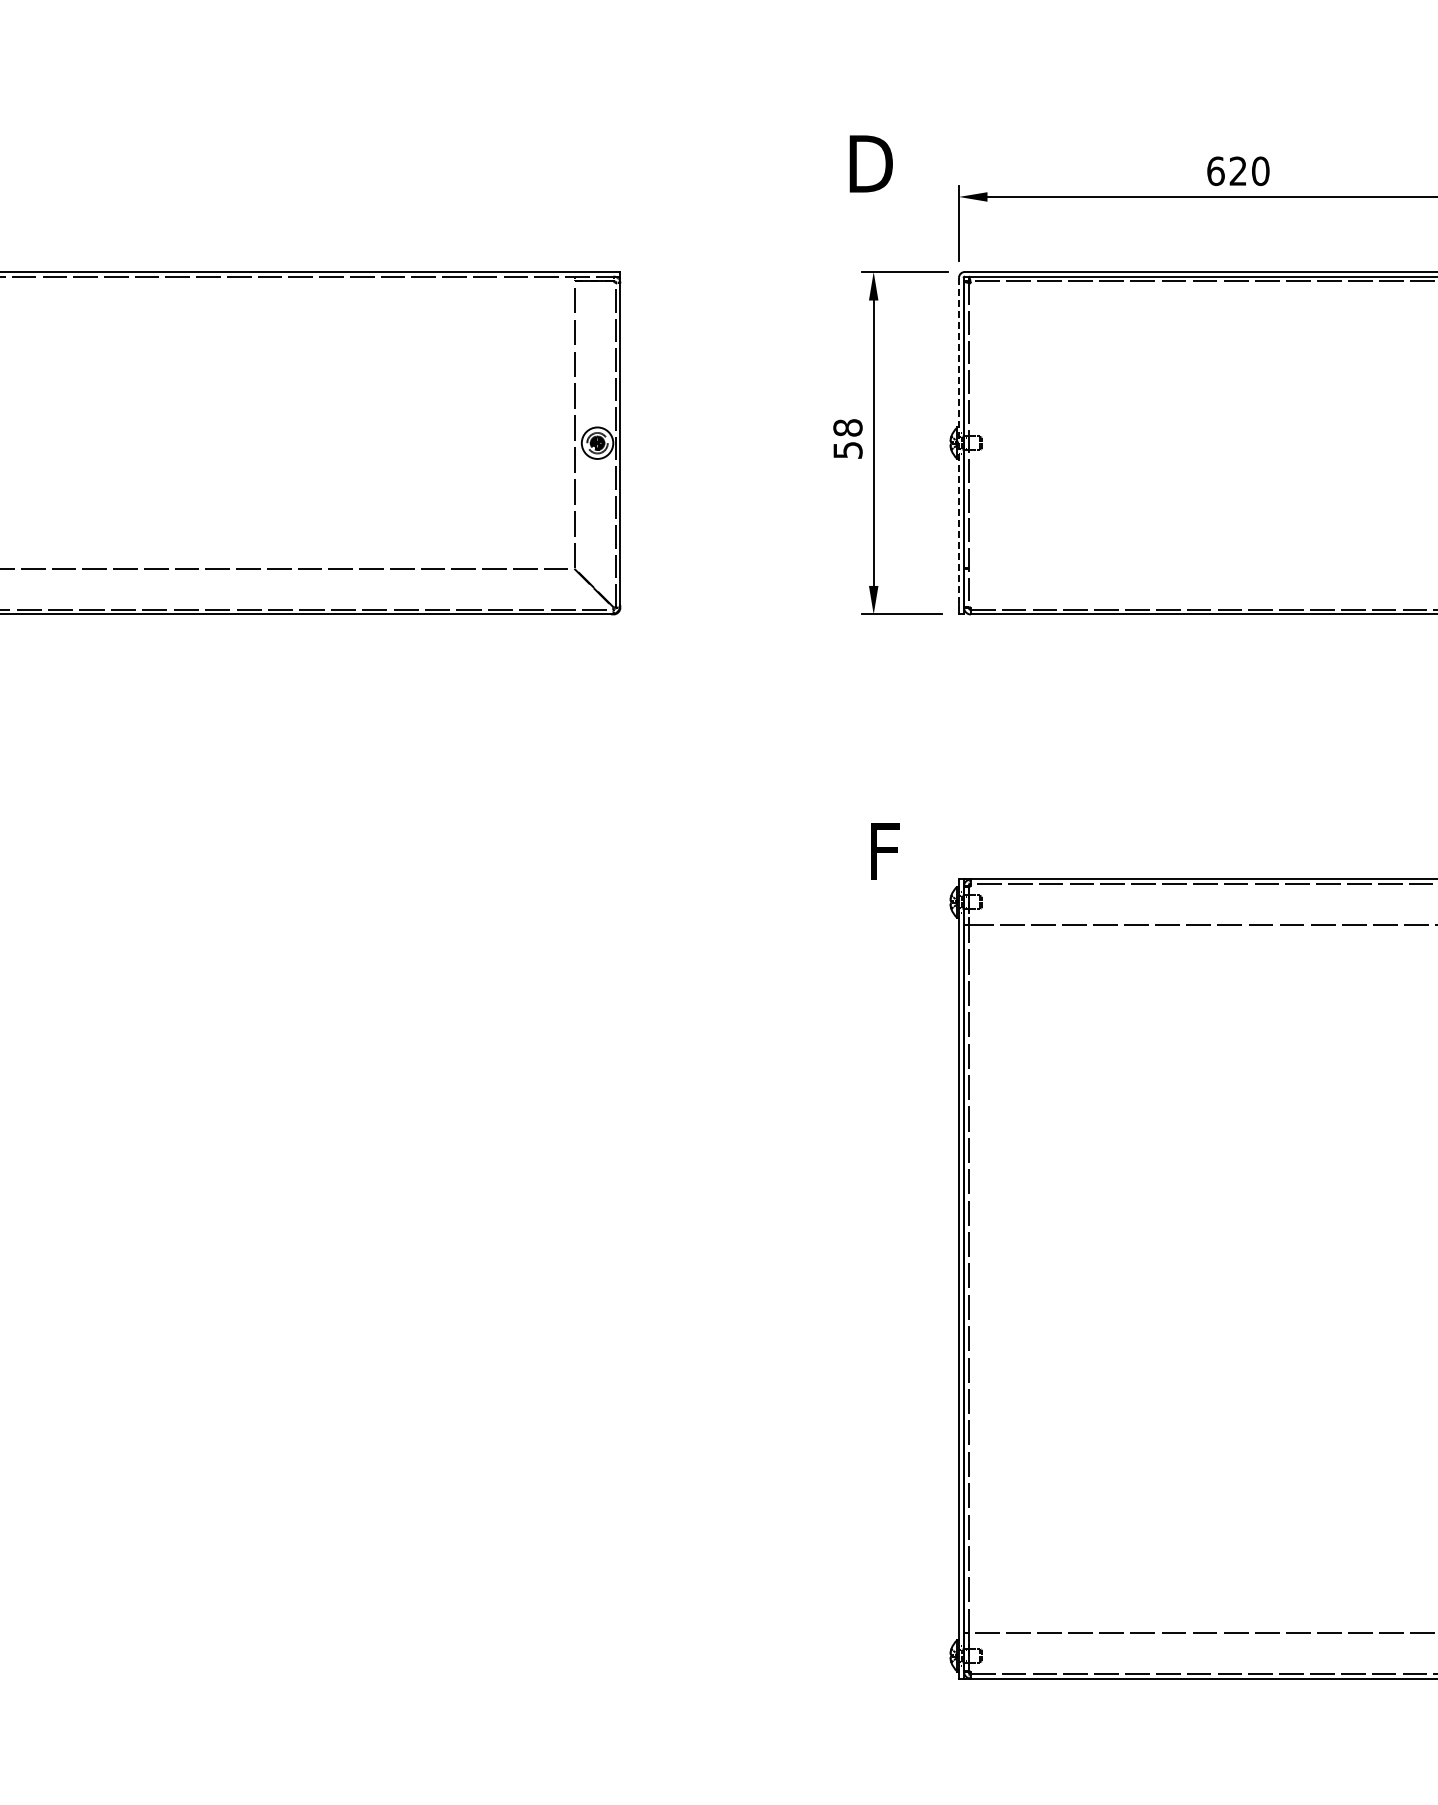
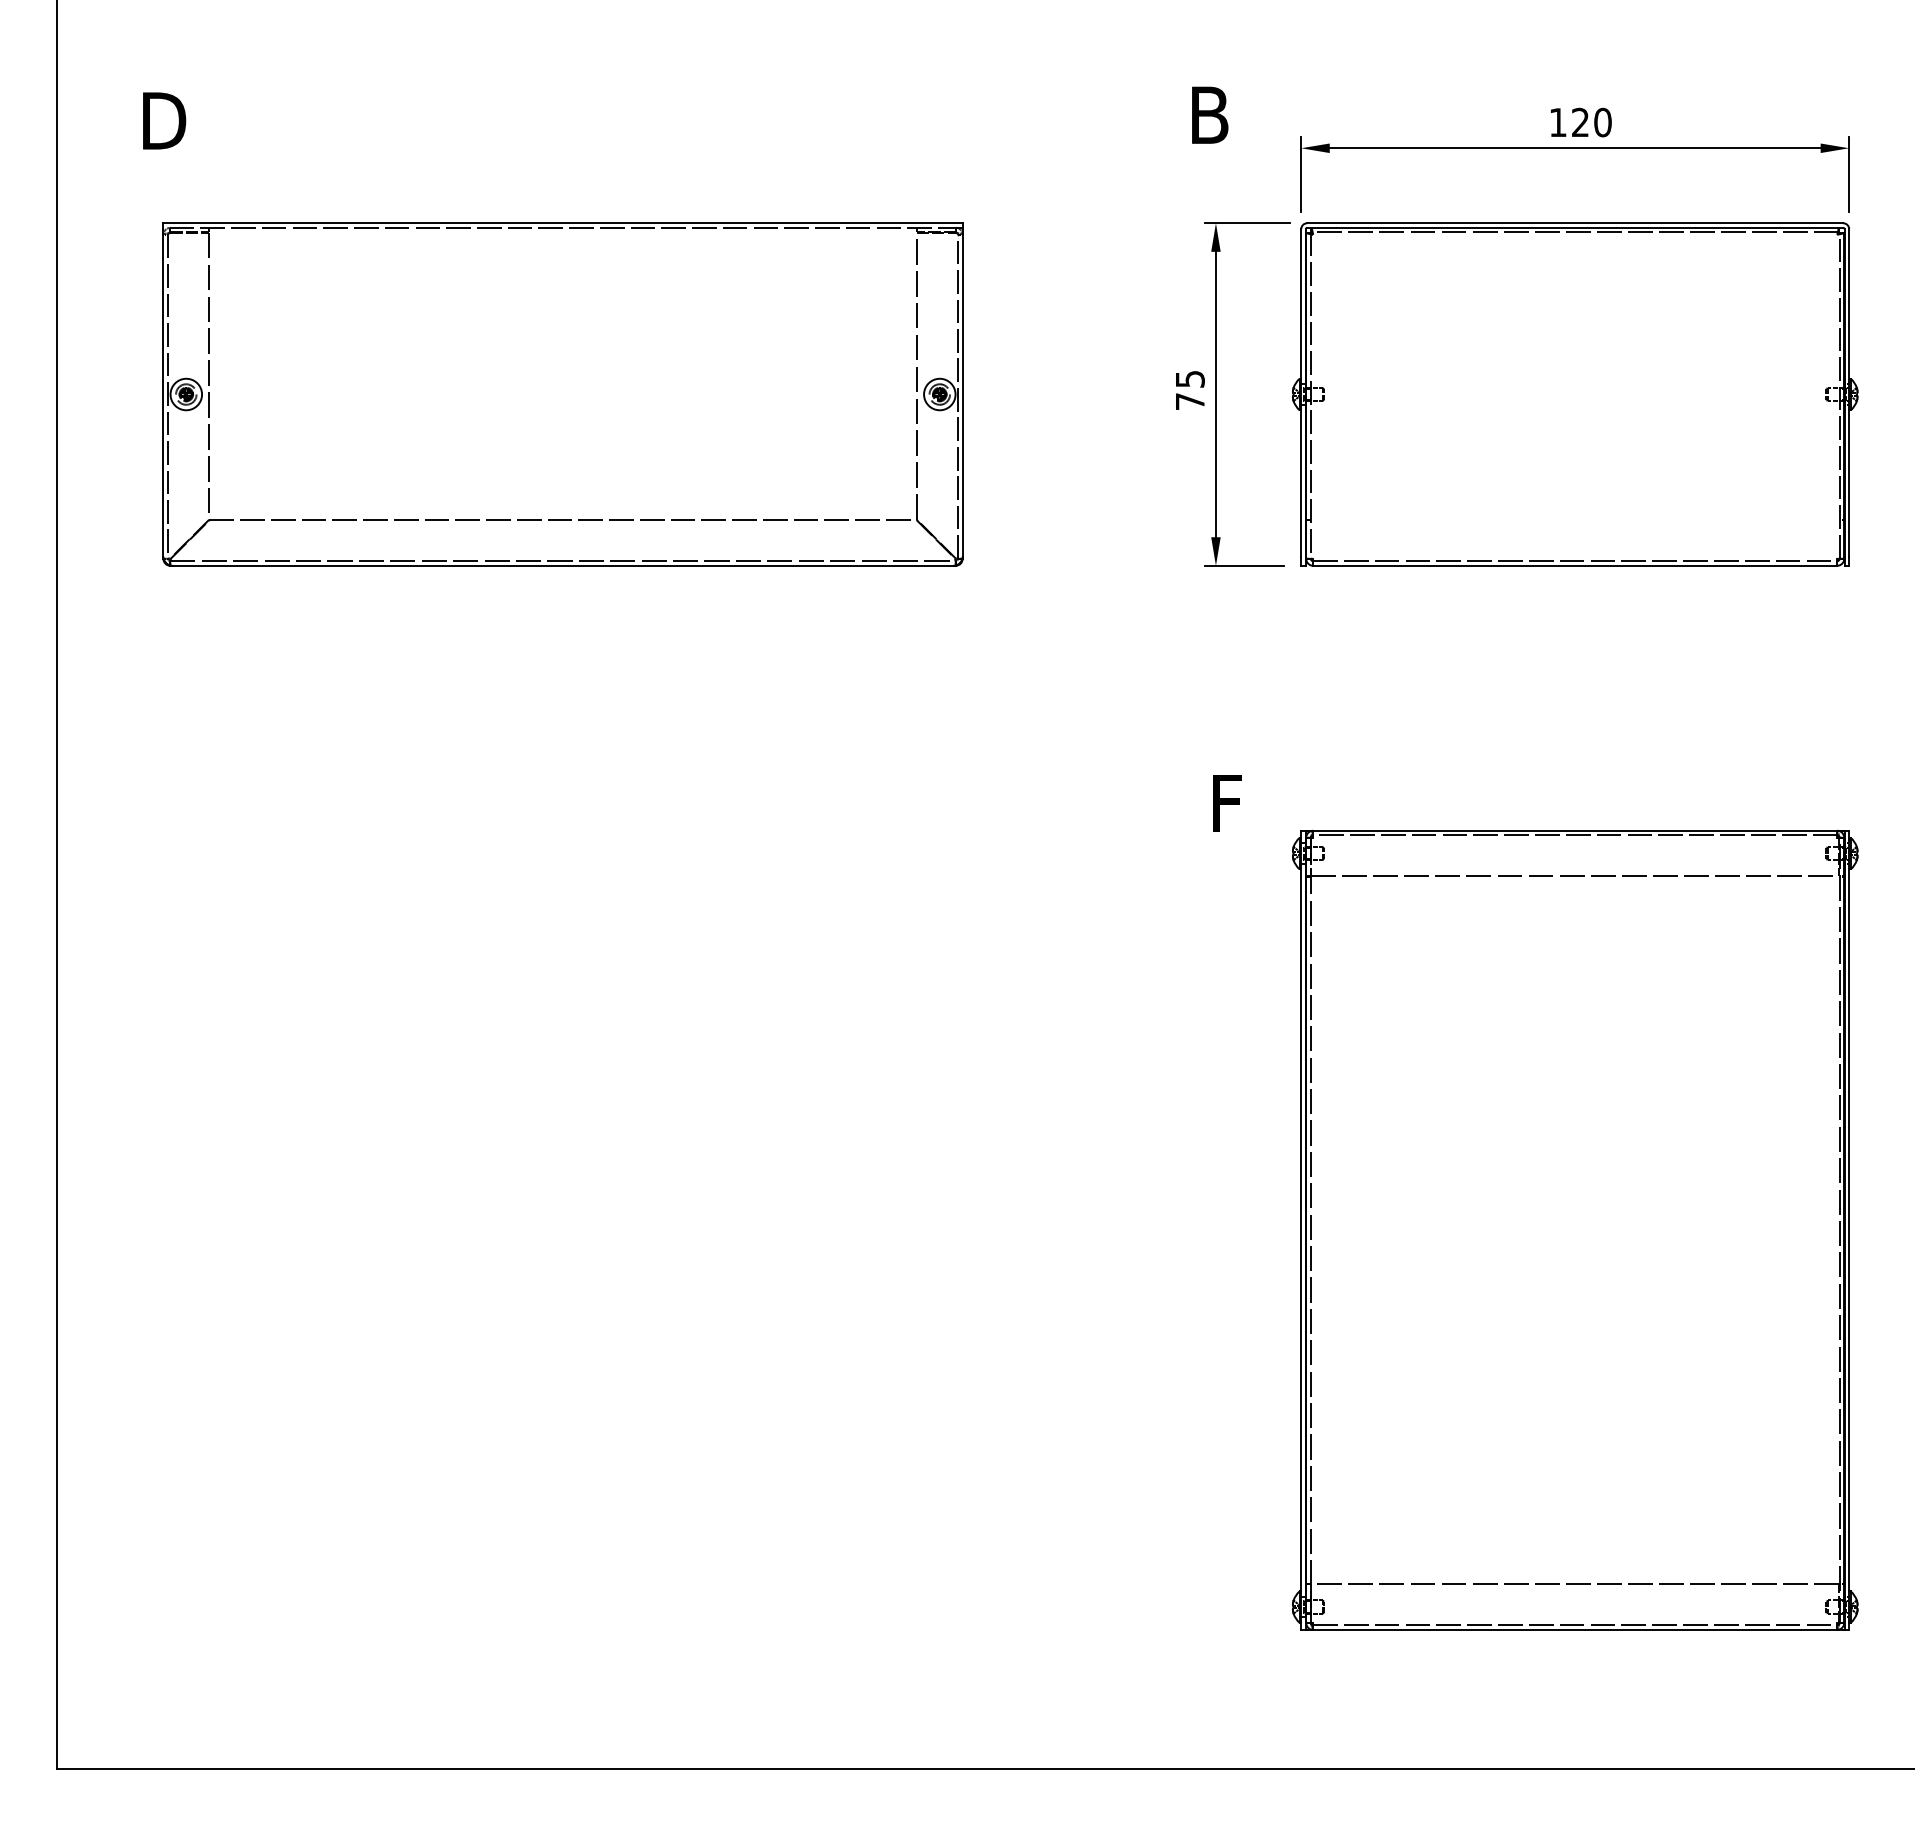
text: (875, 163) -> (1217, 114), D -> B
text: (1216, 171) -> (1558, 122), 620 -> 120
text: (847, 439) -> (1189, 390), 58 -> 75
line: (959, 441) -> (1301, 392), dashed -> solid

